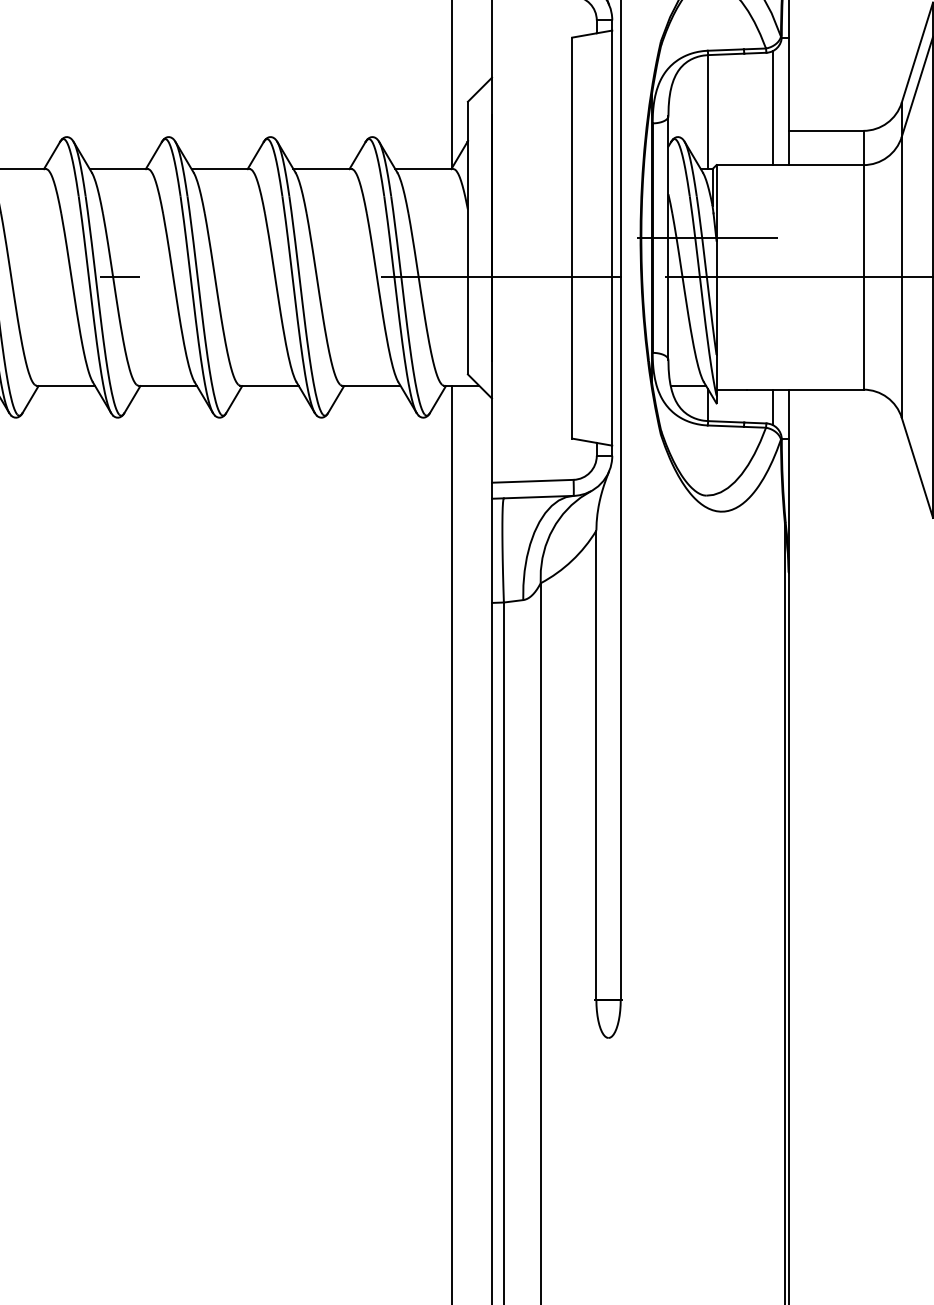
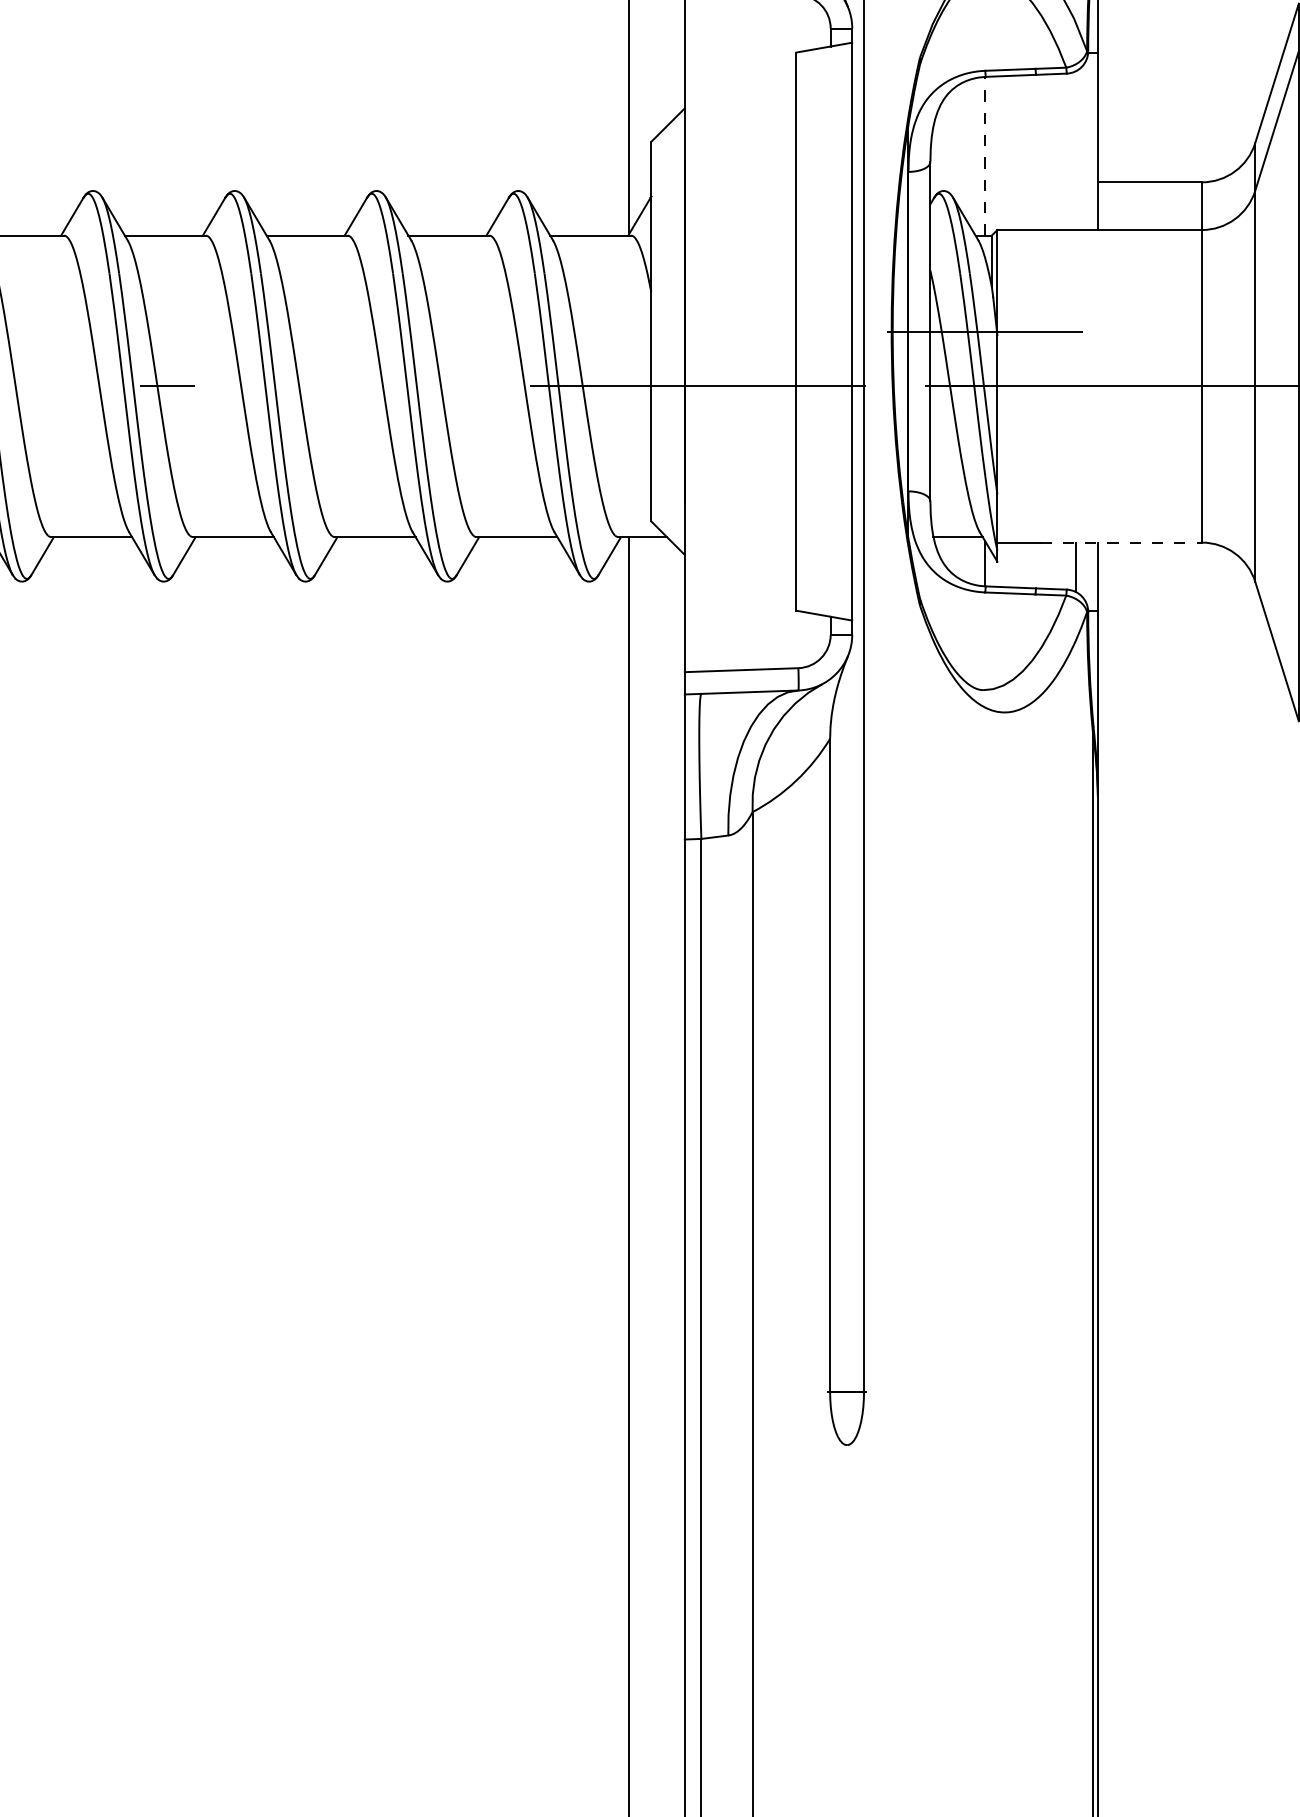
line: (772, 108) -> (1075, 151), removed
line: (707, 112) -> (984, 156), solid -> dashed
line: (805, 389) -> (1121, 542), solid -> dashed

